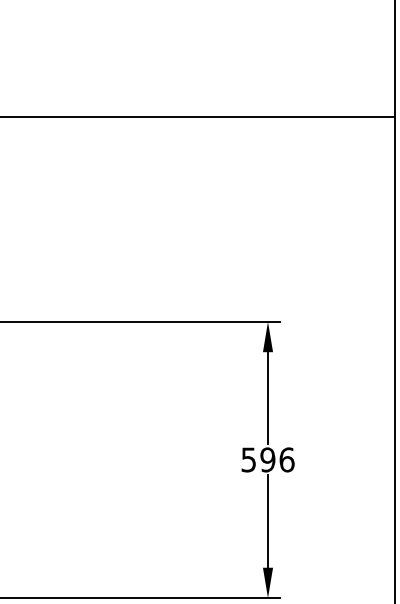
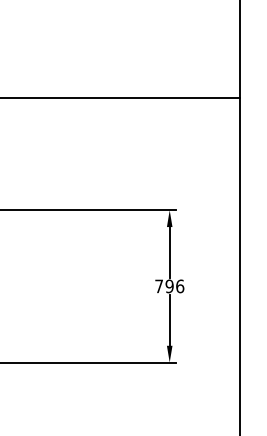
text: (247, 460) -> (158, 286), 596 -> 796

